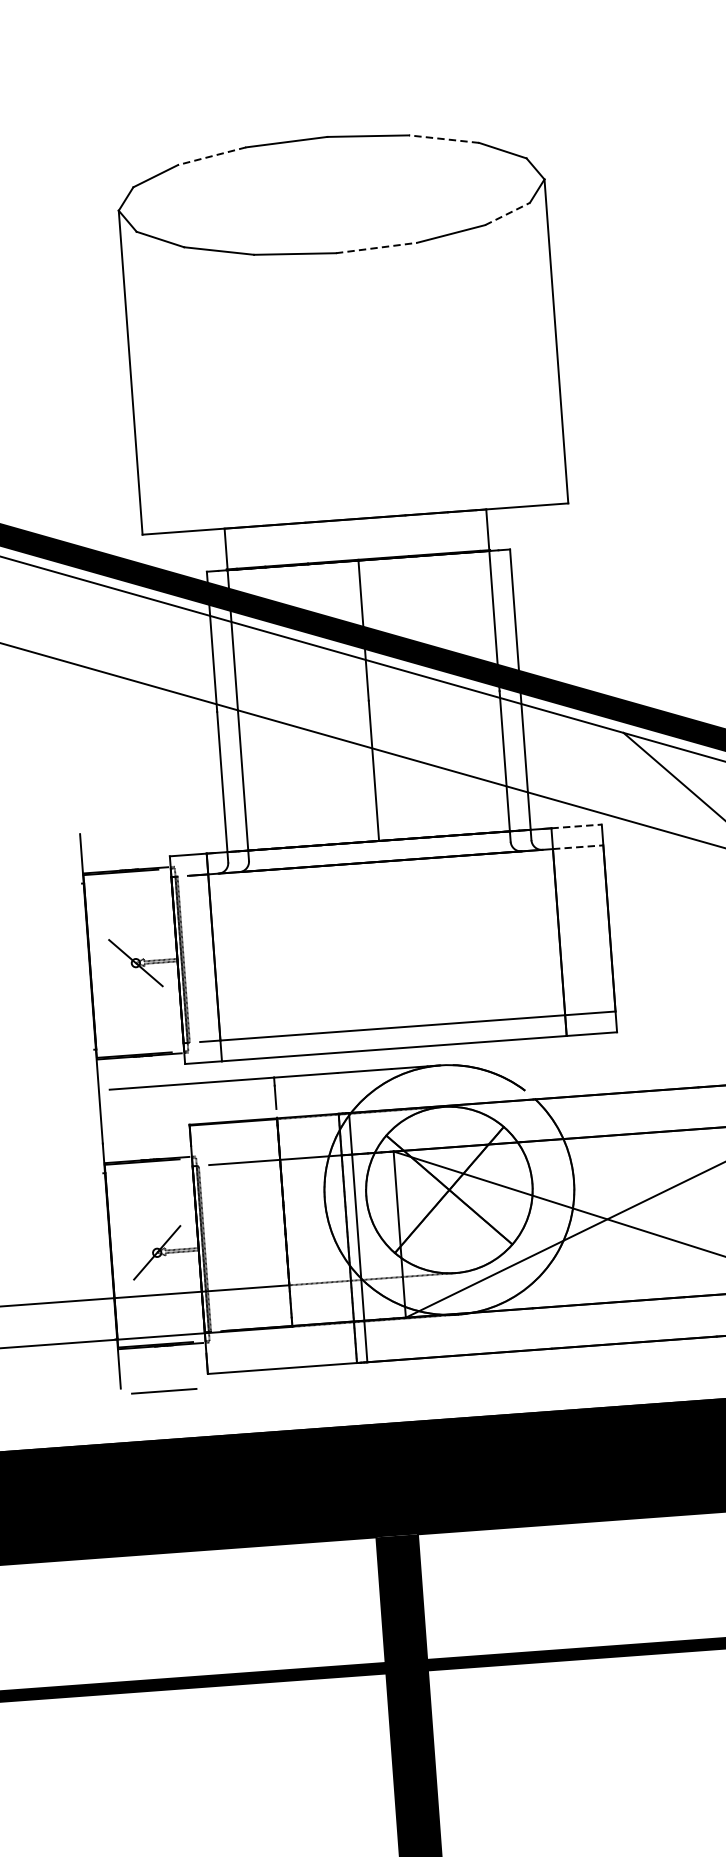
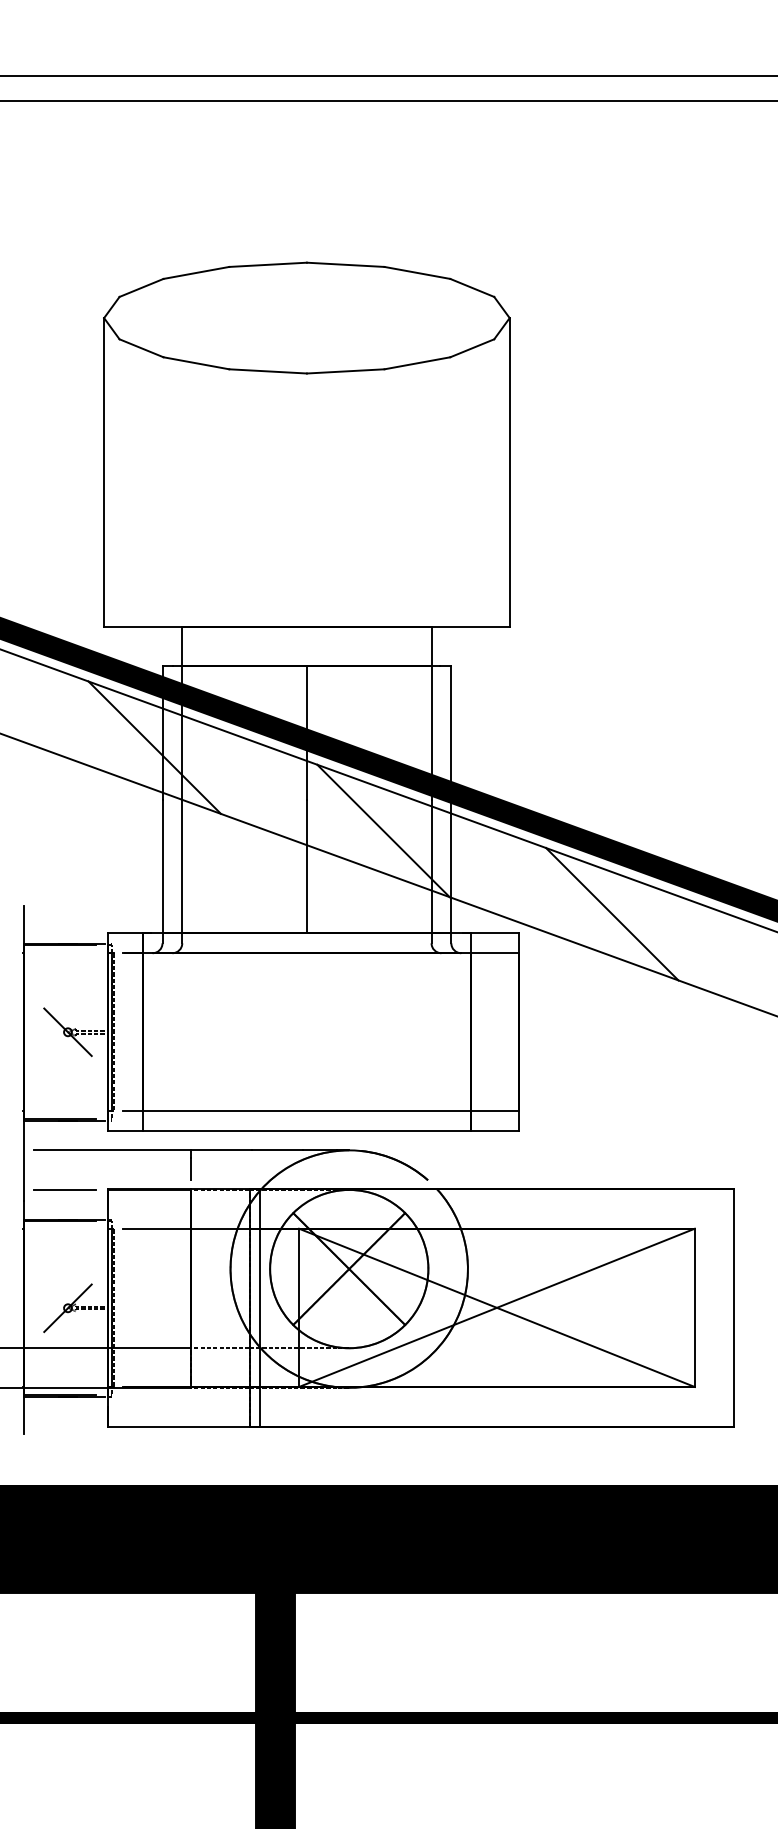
line: (443, 138) -> (416, 272), dashed -> solid
line: (211, 156) -> (195, 273), dashed -> solid
line: (507, 214) -> (472, 348), dashed -> solid
line: (376, 248) -> (345, 371), dashed -> solid
line: (204, 657) -> (154, 747), added
line: (451, 727) -> (383, 830), added
line: (577, 826) -> (495, 933), dashed -> solid
line: (578, 847) -> (495, 953), dashed -> solid
line: (163, 1390) -> (64, 1189), moved

